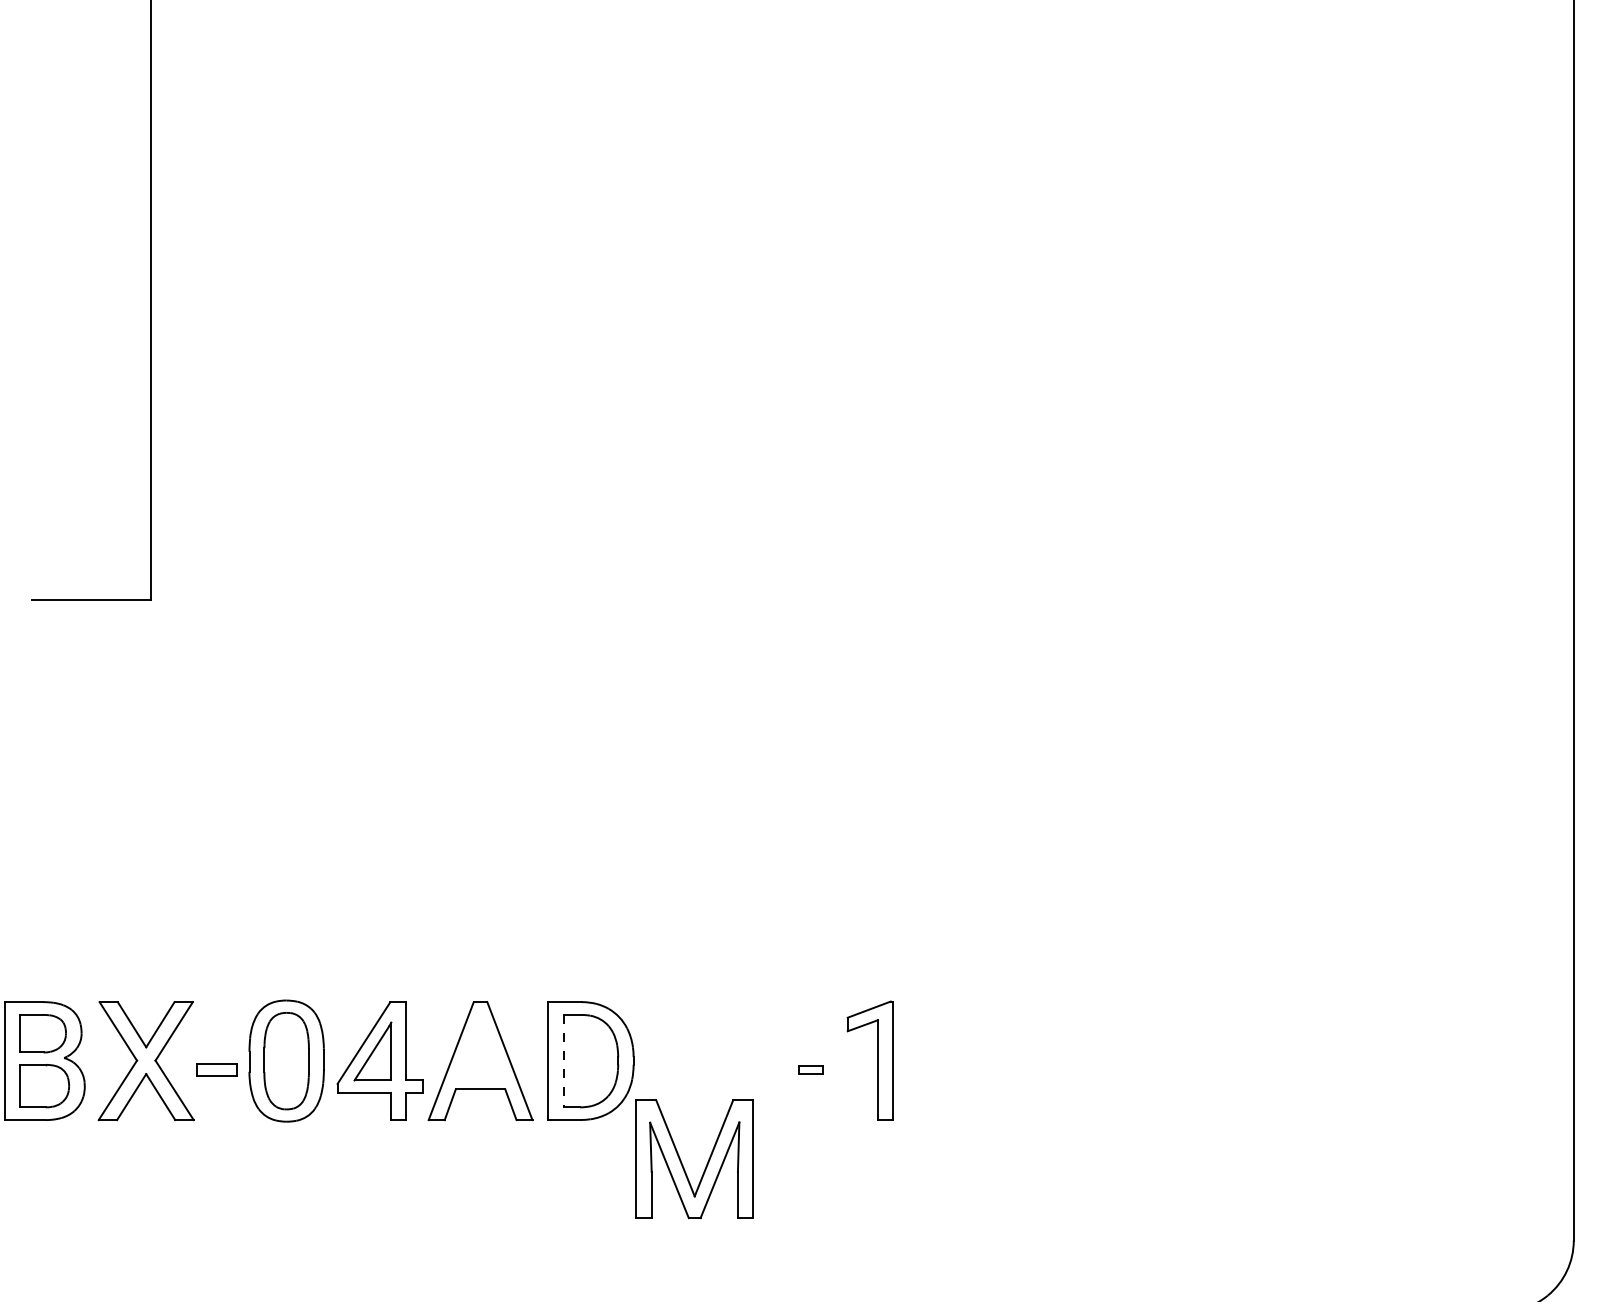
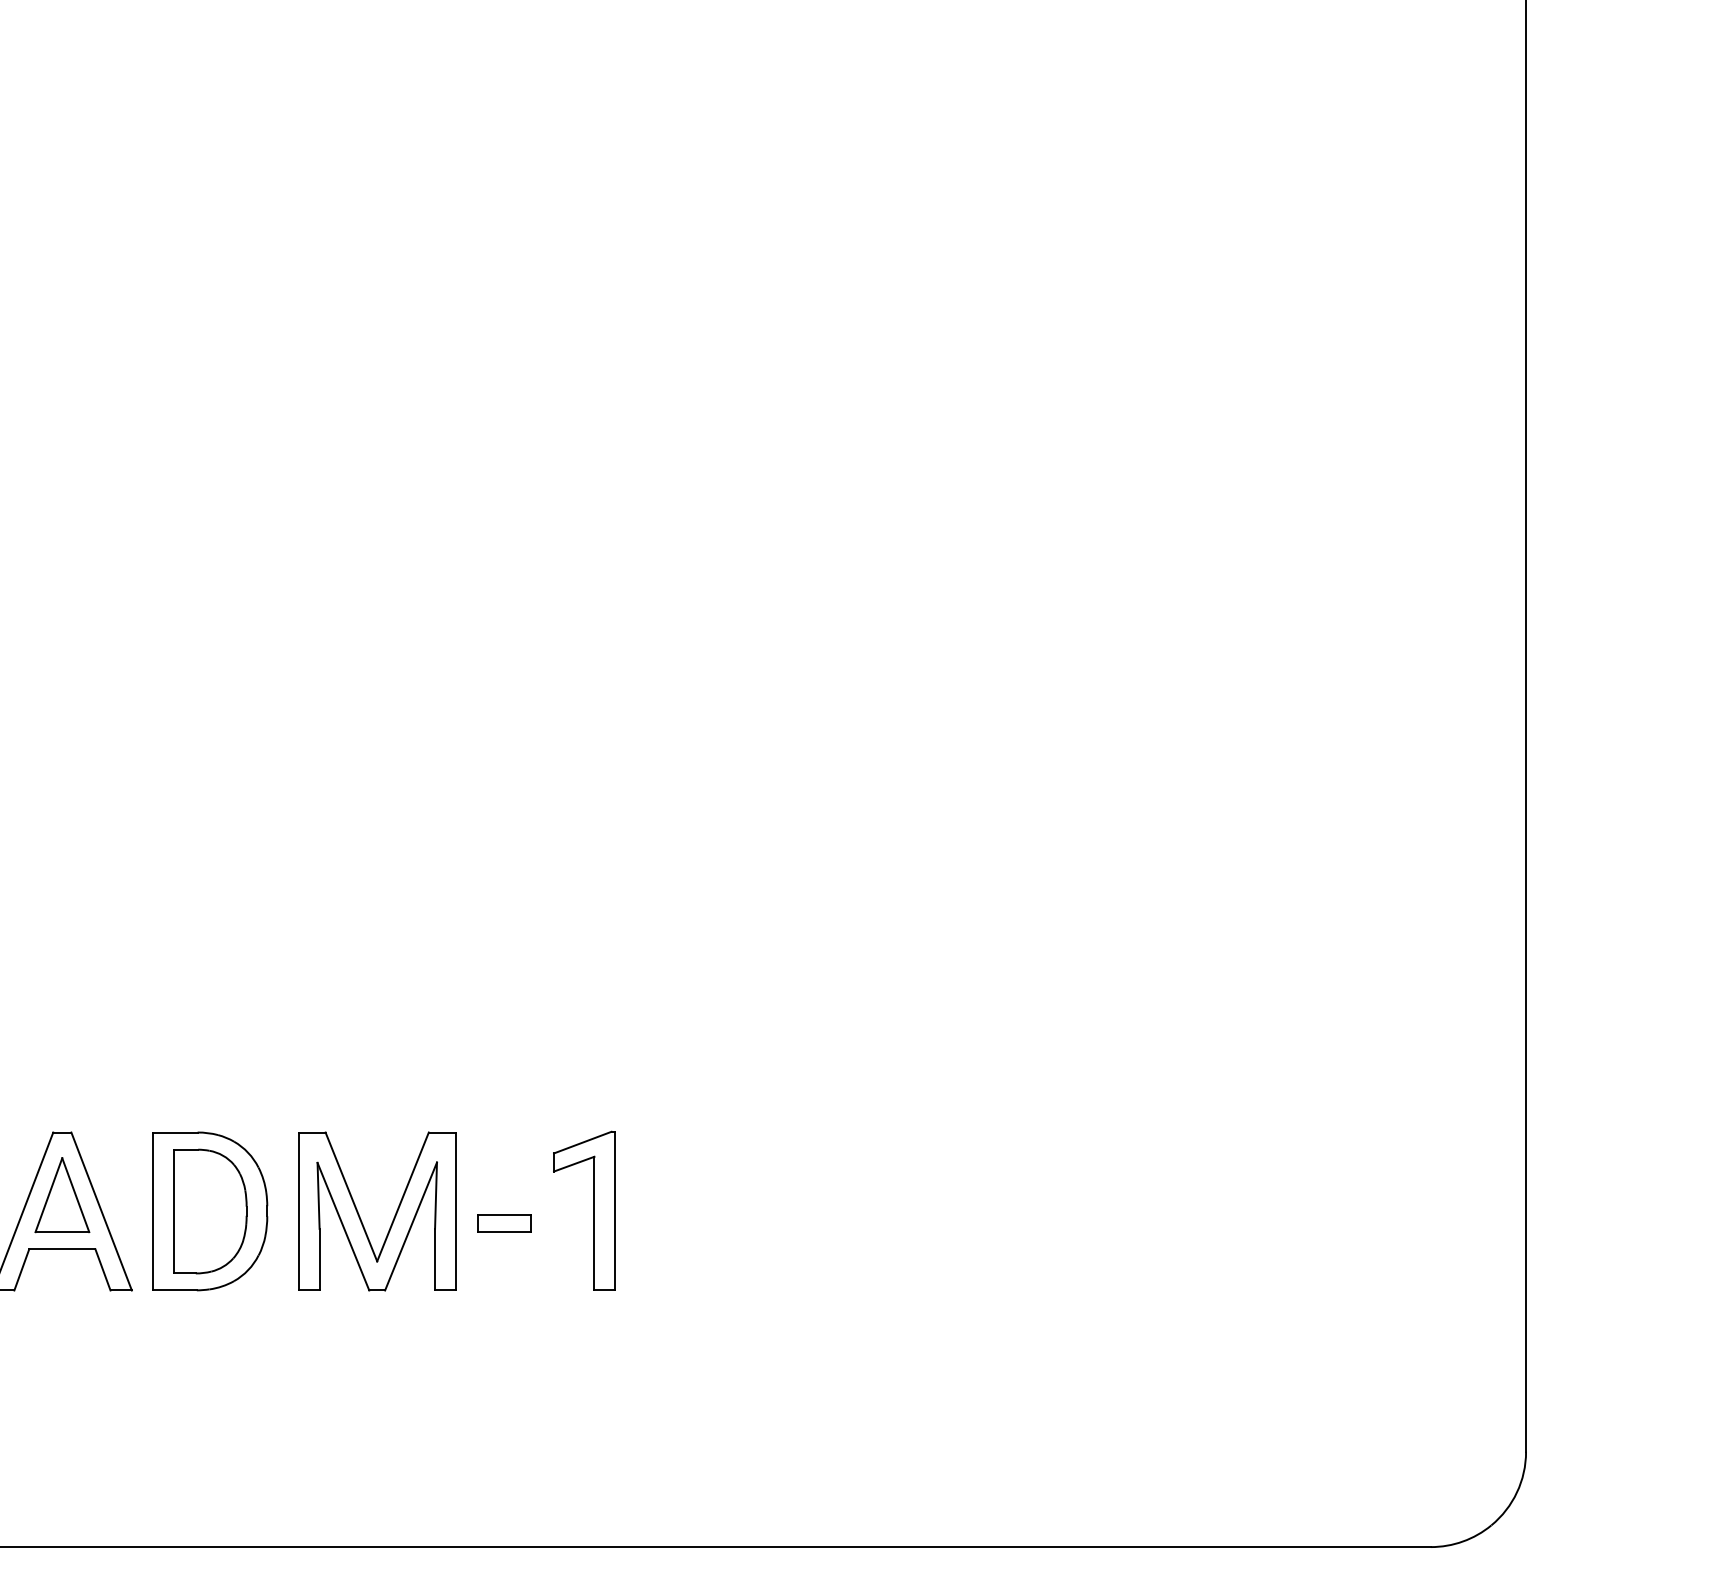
part: (480, 1048) -> (62, 1194), added
line: (563, 1061) -> (173, 1212), dashed -> solid
part: (810, 1069) -> (504, 1222), size x1.67
part: (682, 1162) -> (360, 1216), moved

